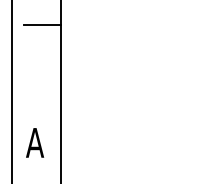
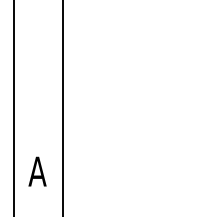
line: (42, 24) -> (44, 53), removed

